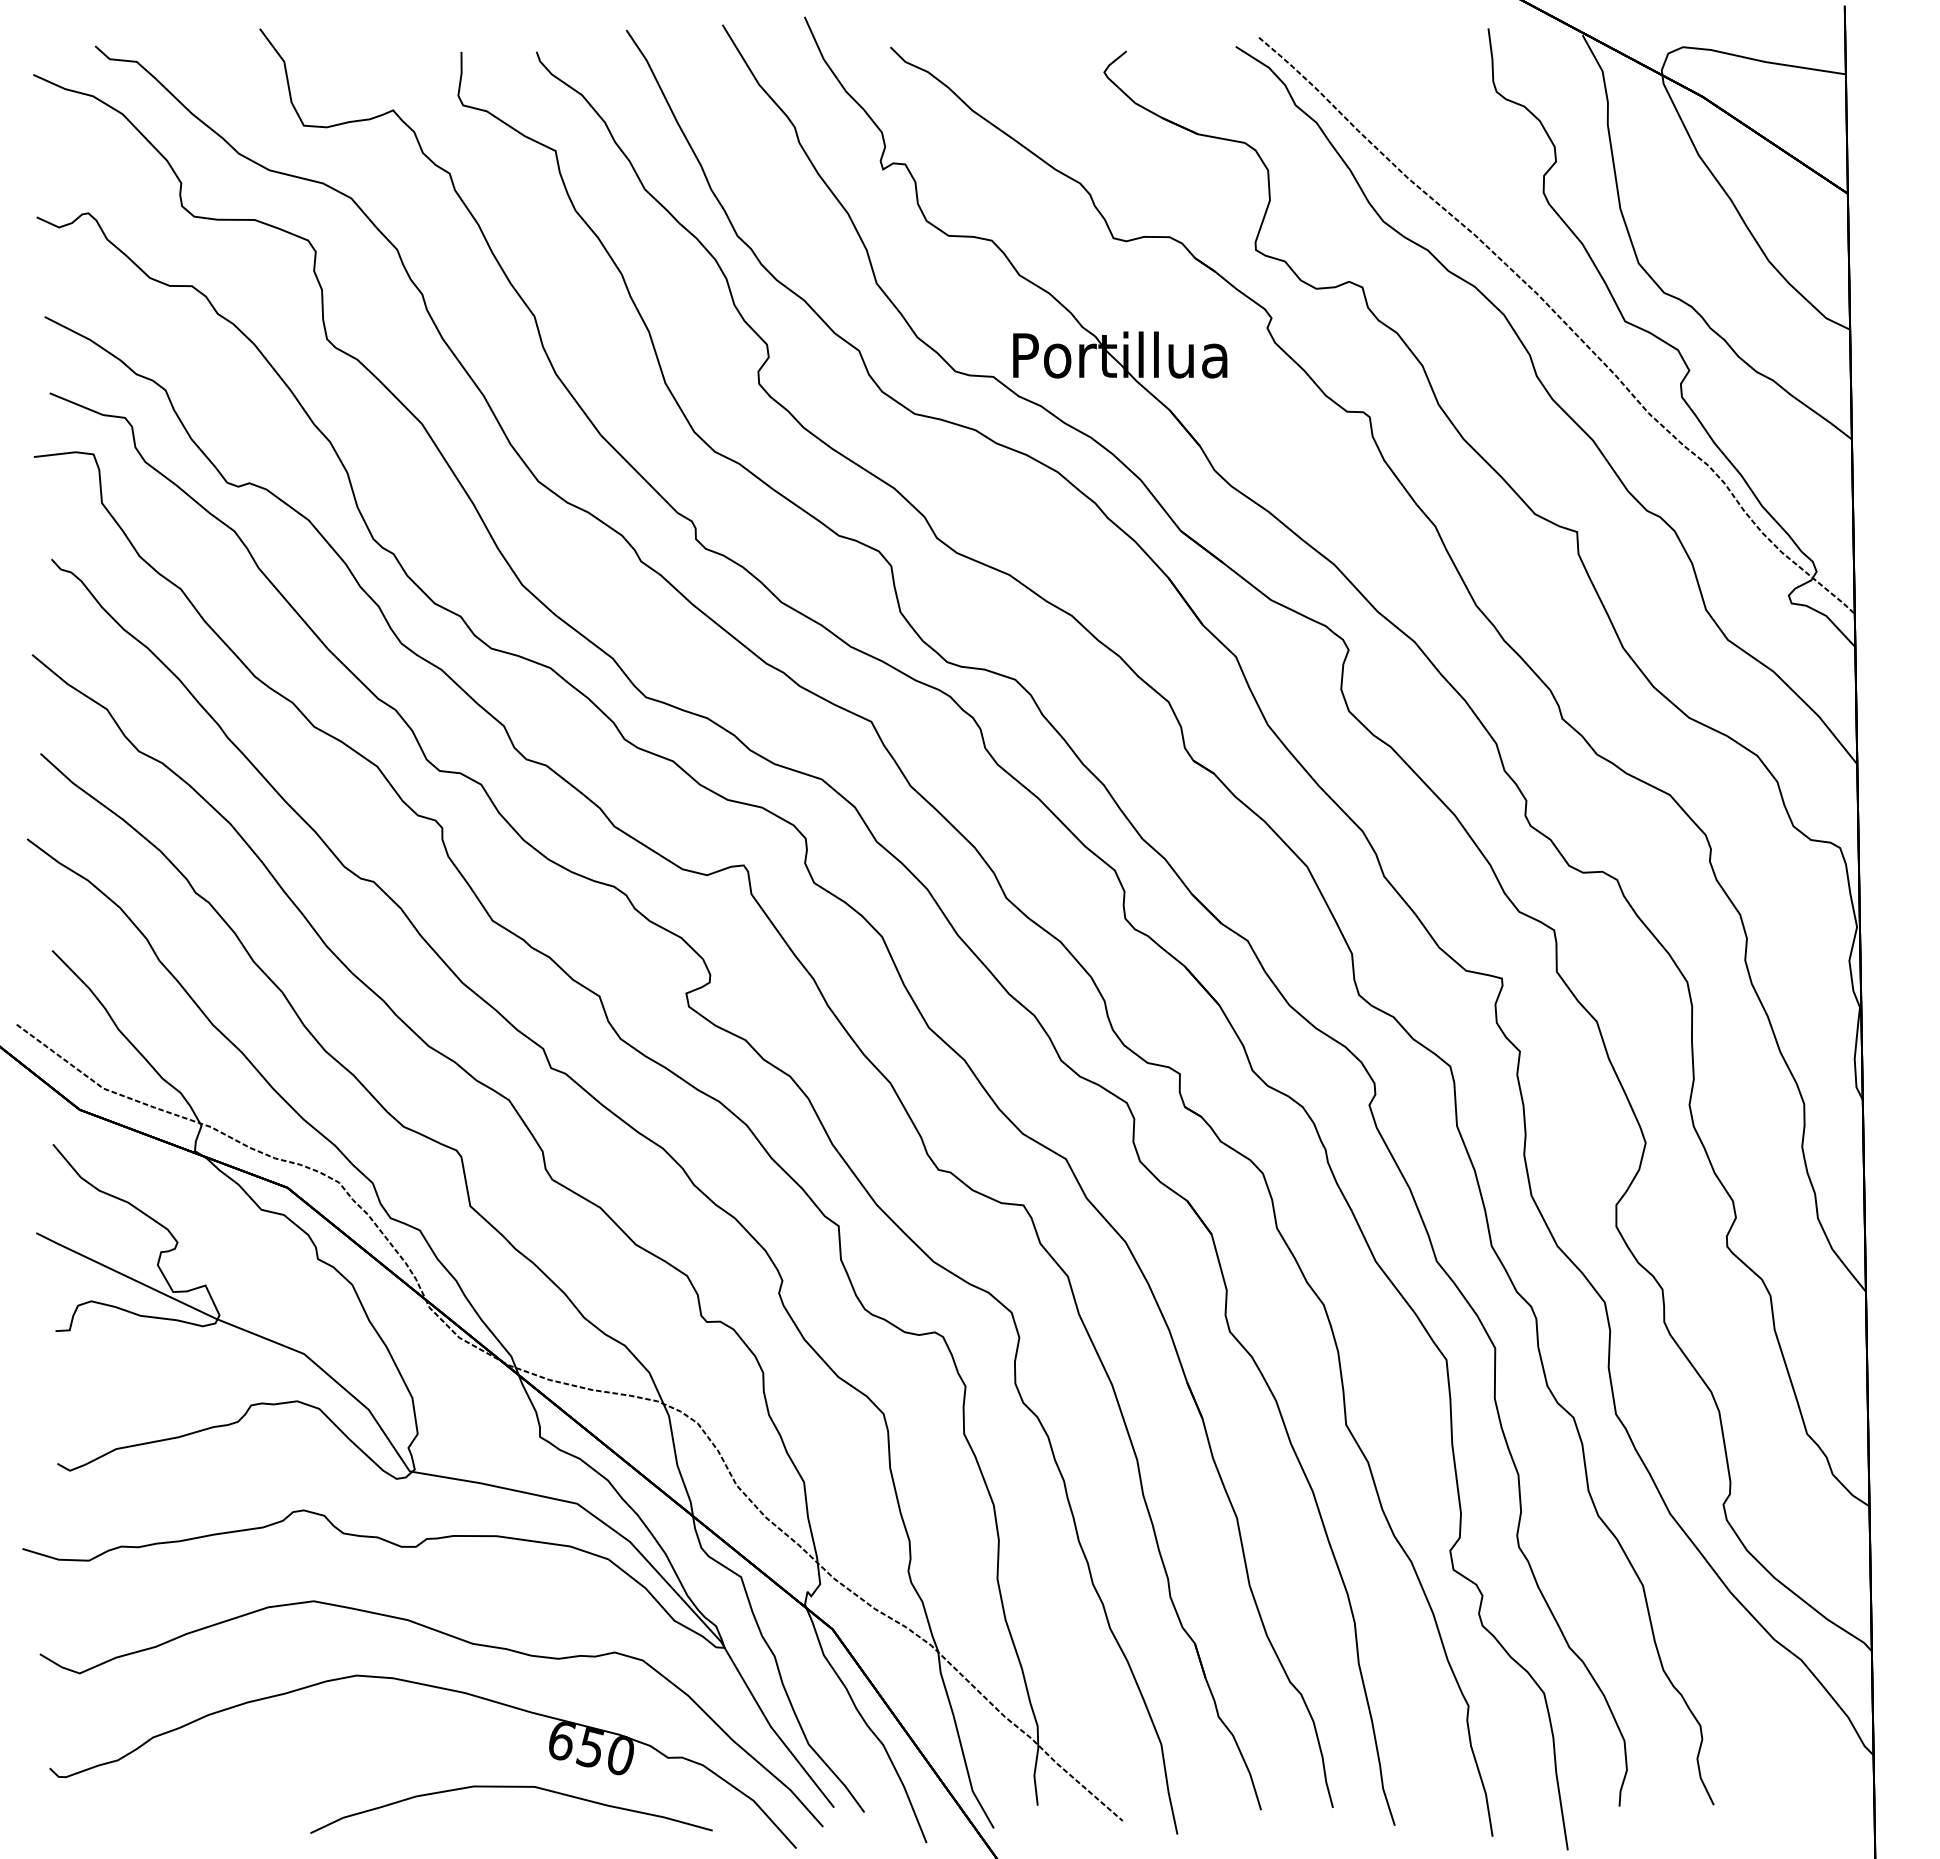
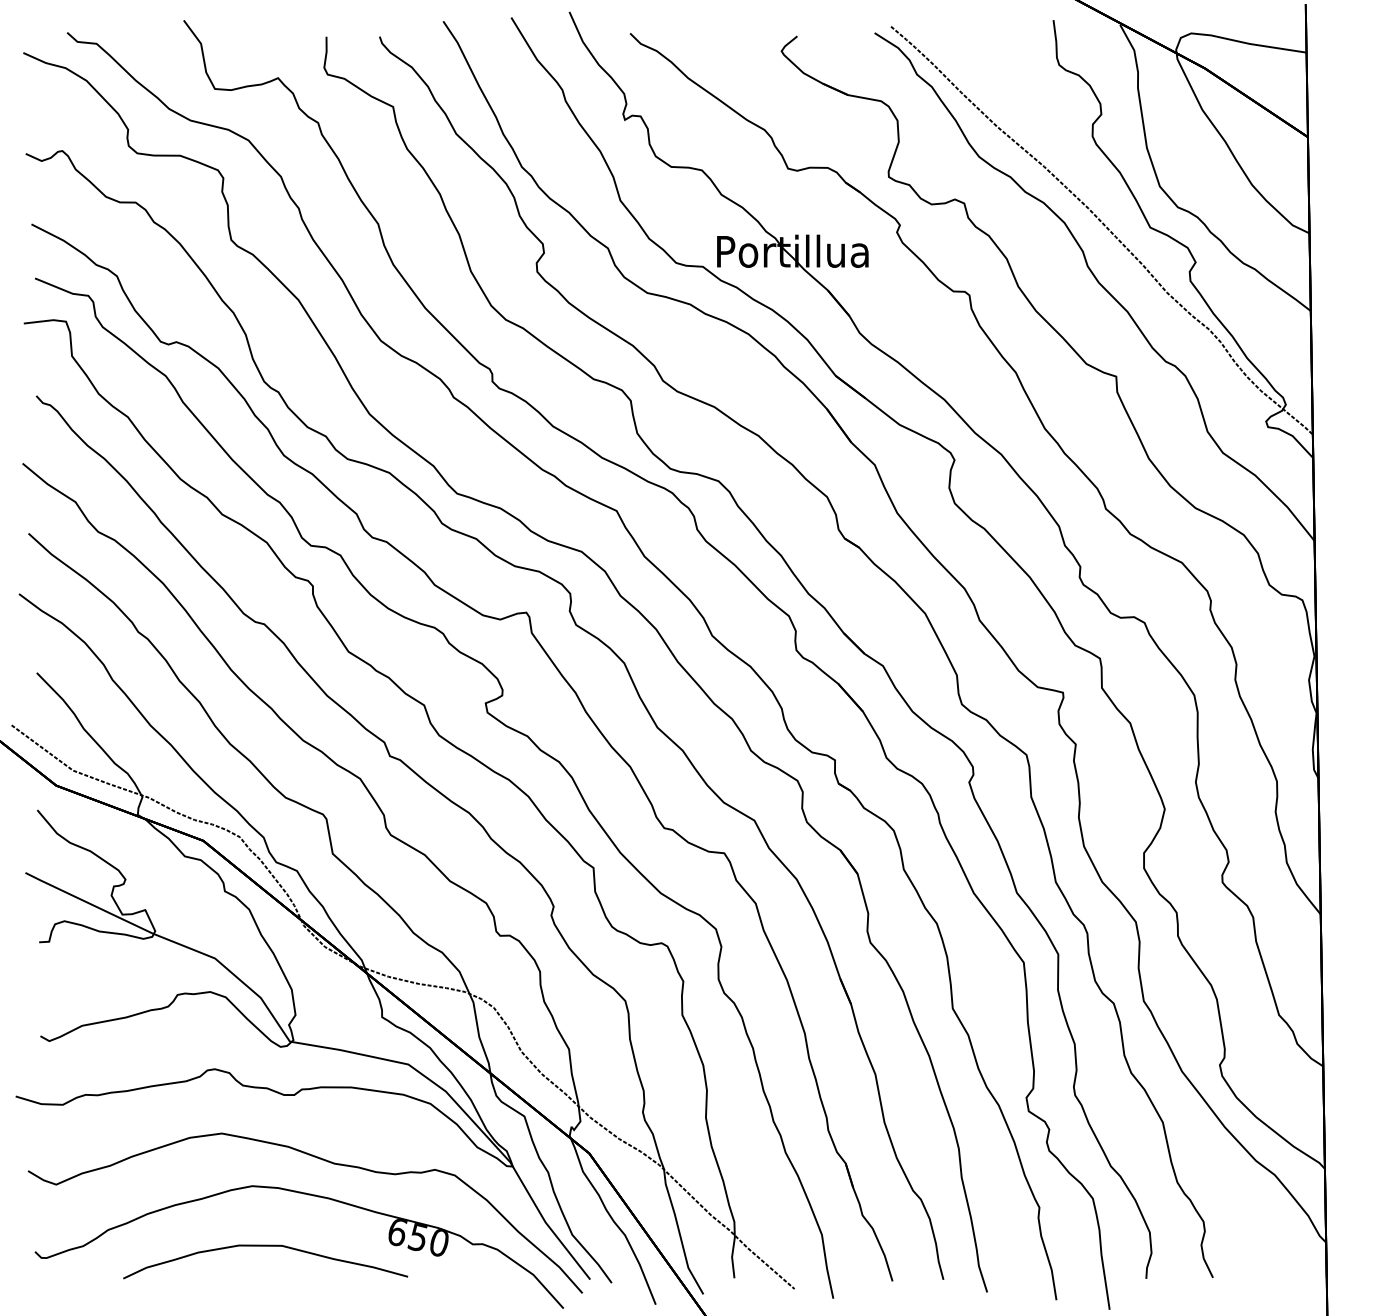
curve: (511, 1787) -> (265, 1246), moved

